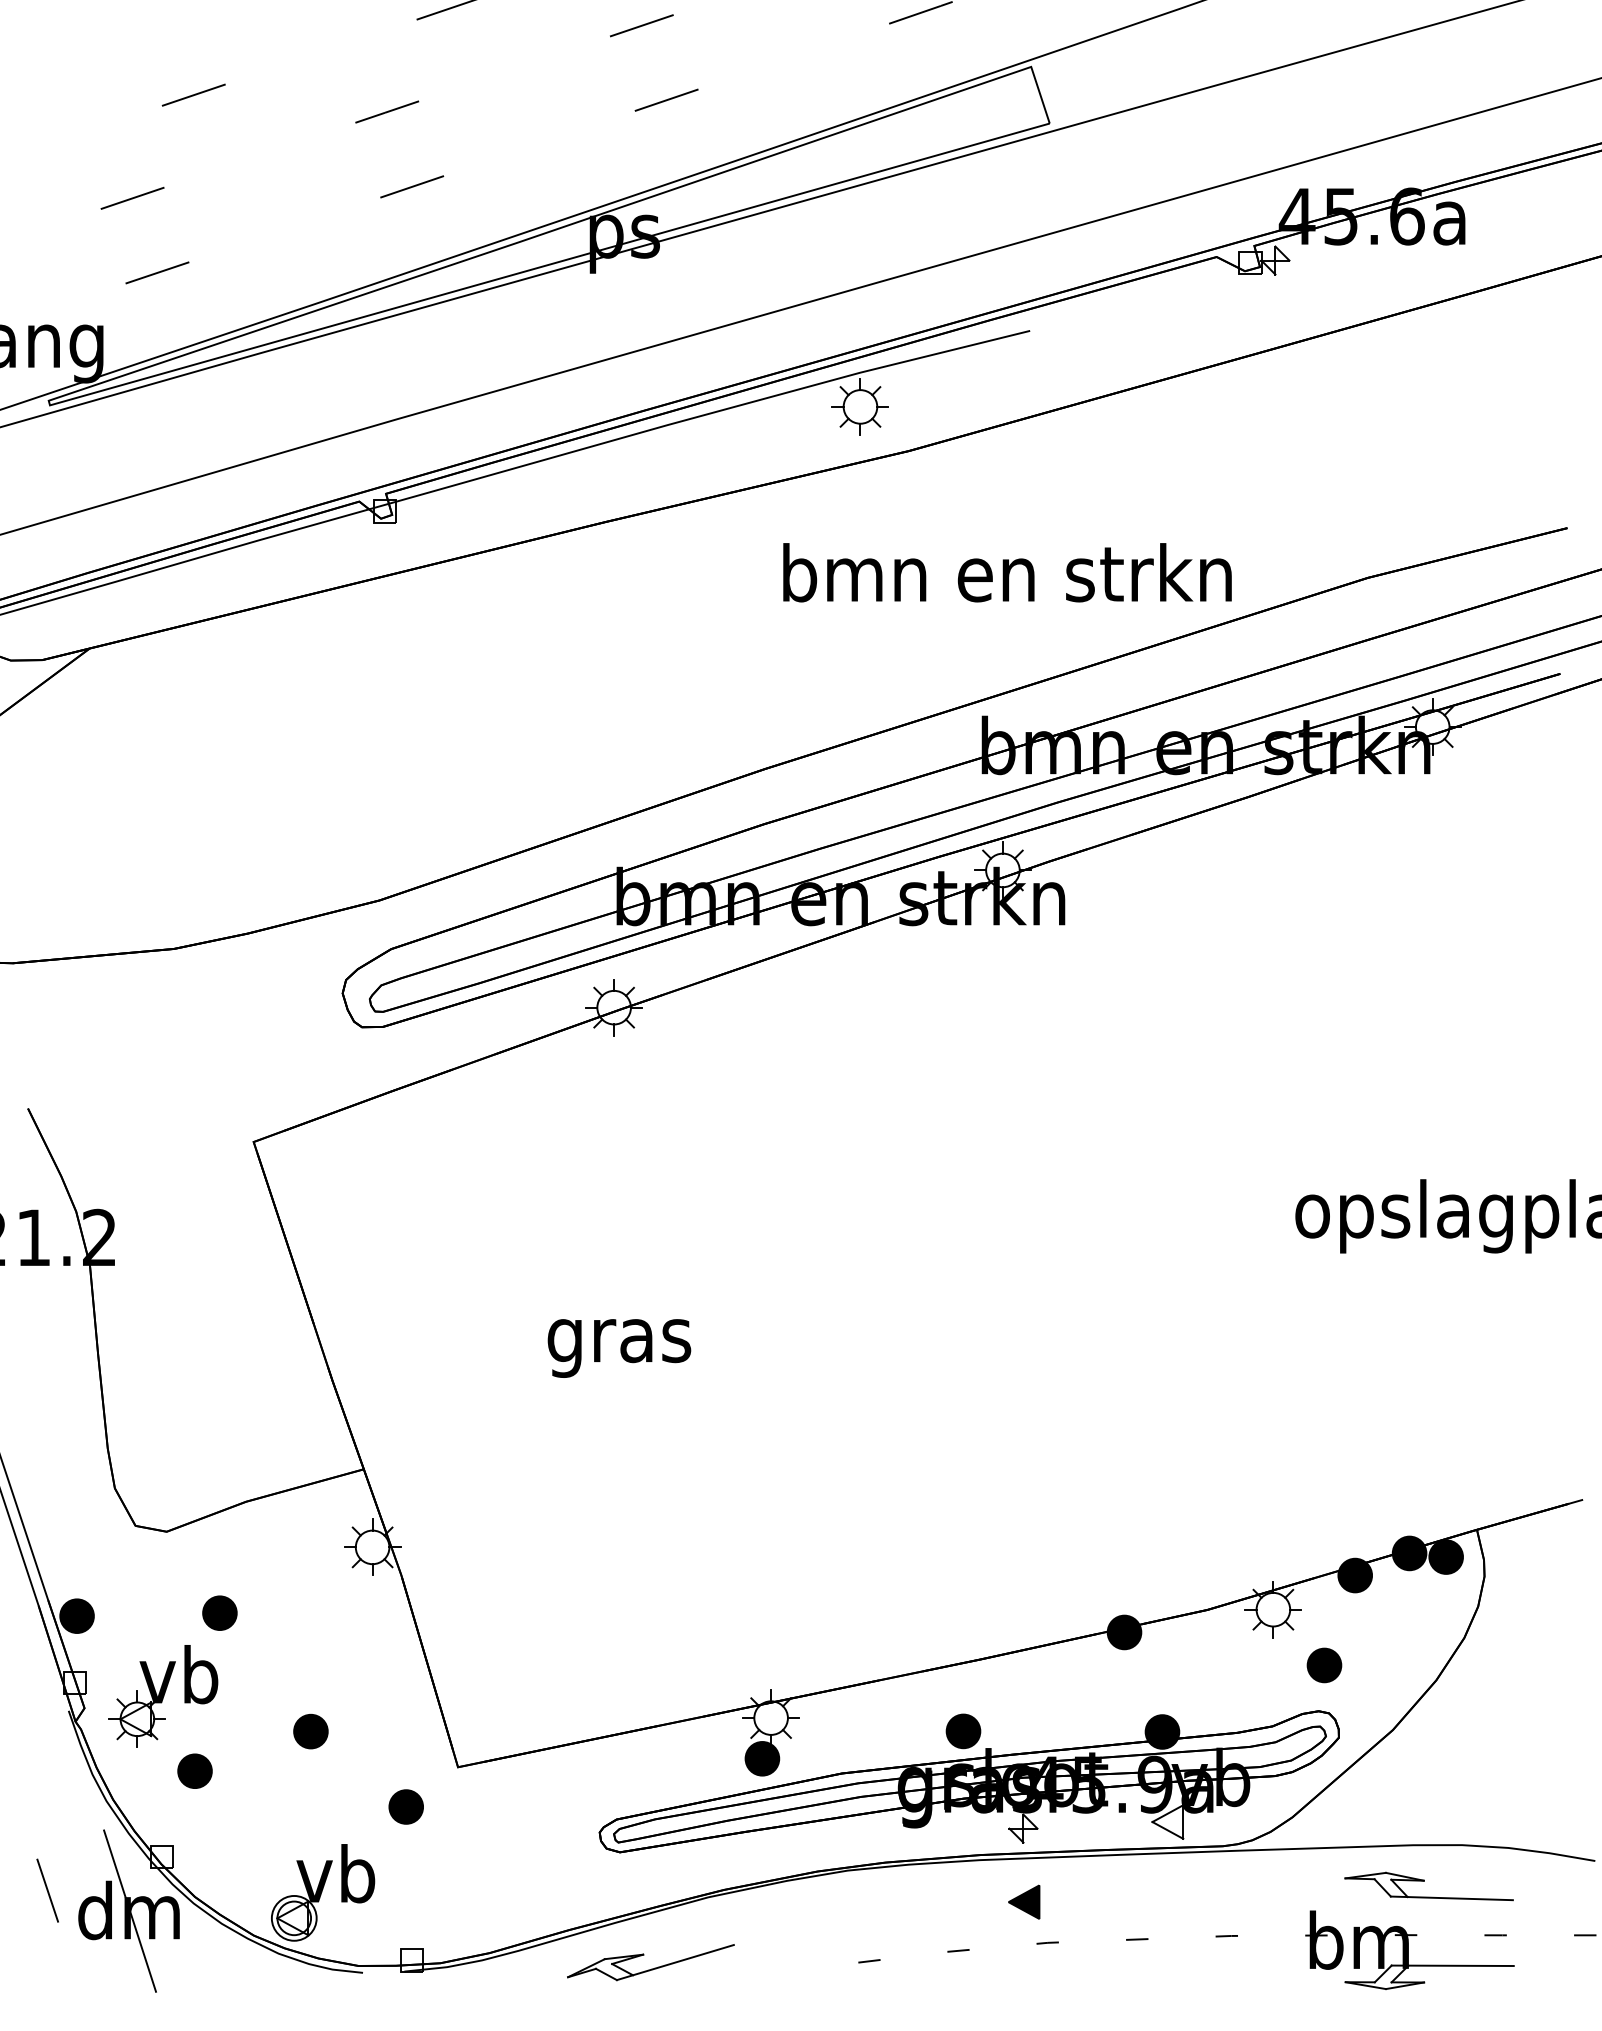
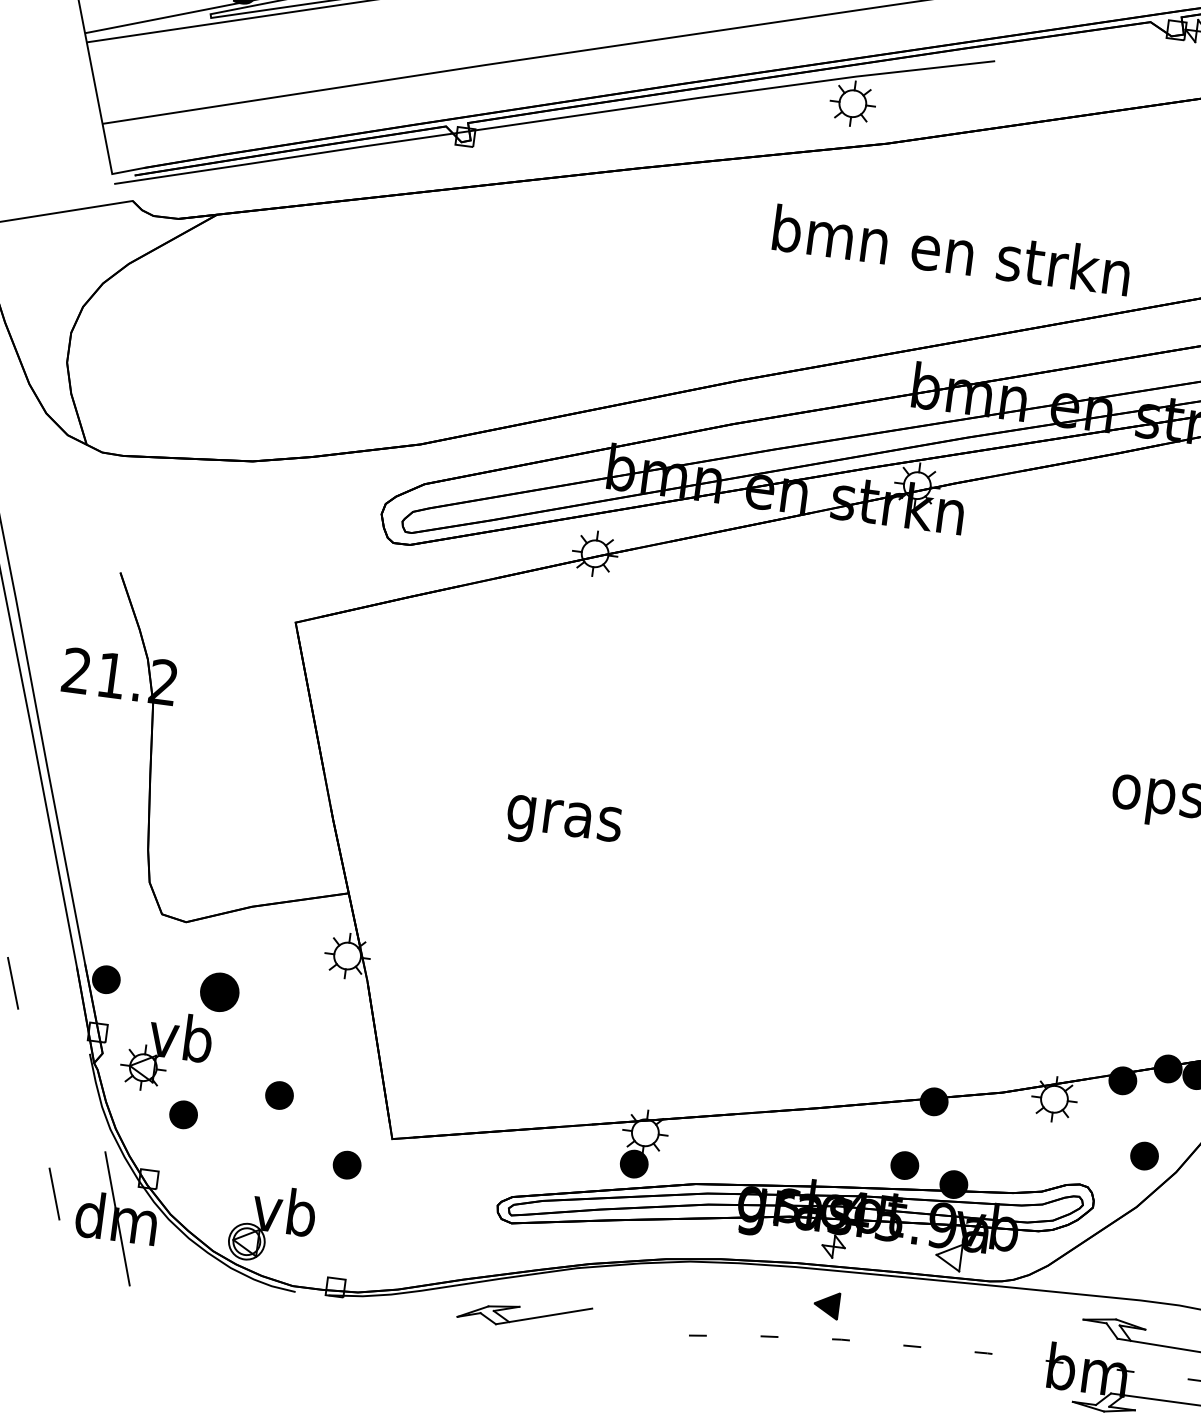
part: (219, 1612) -> (219, 991), size x1.4
part: (1324, 1665) -> (1144, 1156), moved
part: (963, 1731) -> (904, 1165), moved

